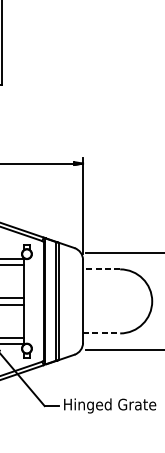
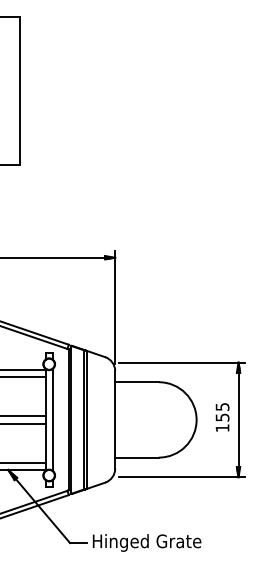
line: (101, 269) -> (137, 382), dashed -> solid
line: (29, 301) -> (52, 419), added
line: (101, 333) -> (137, 457), dashed -> solid

